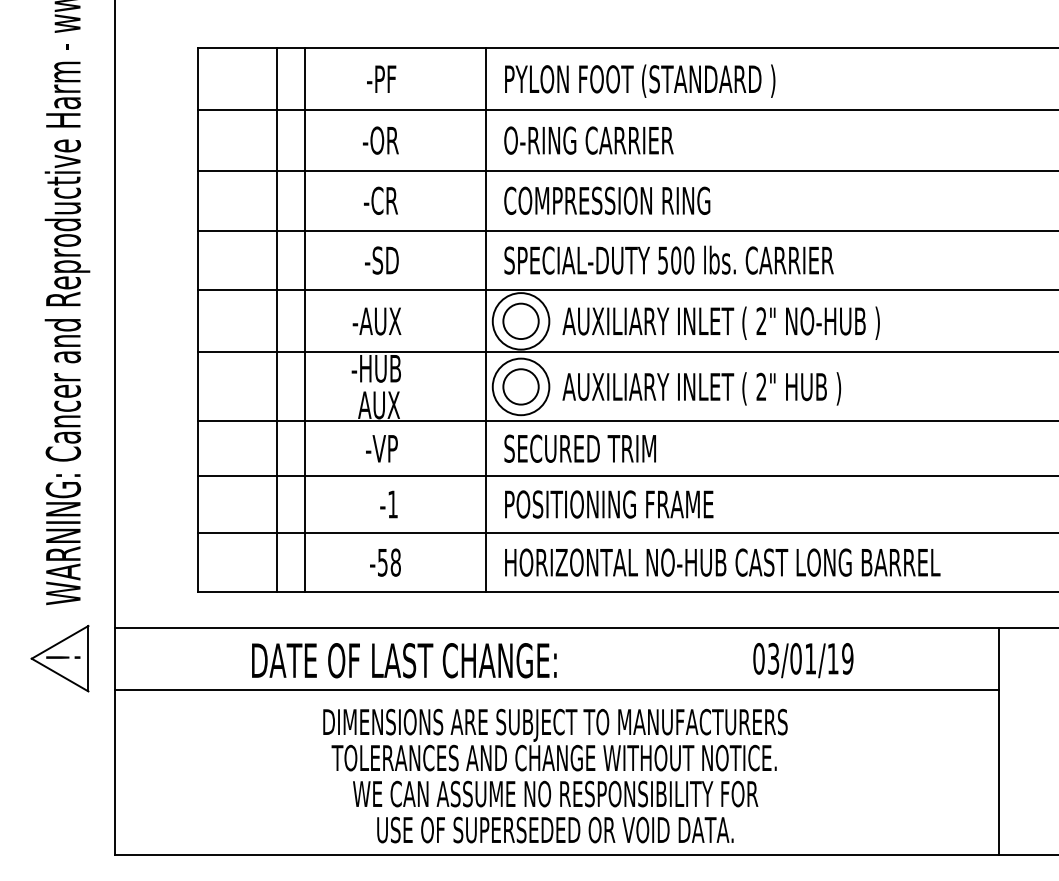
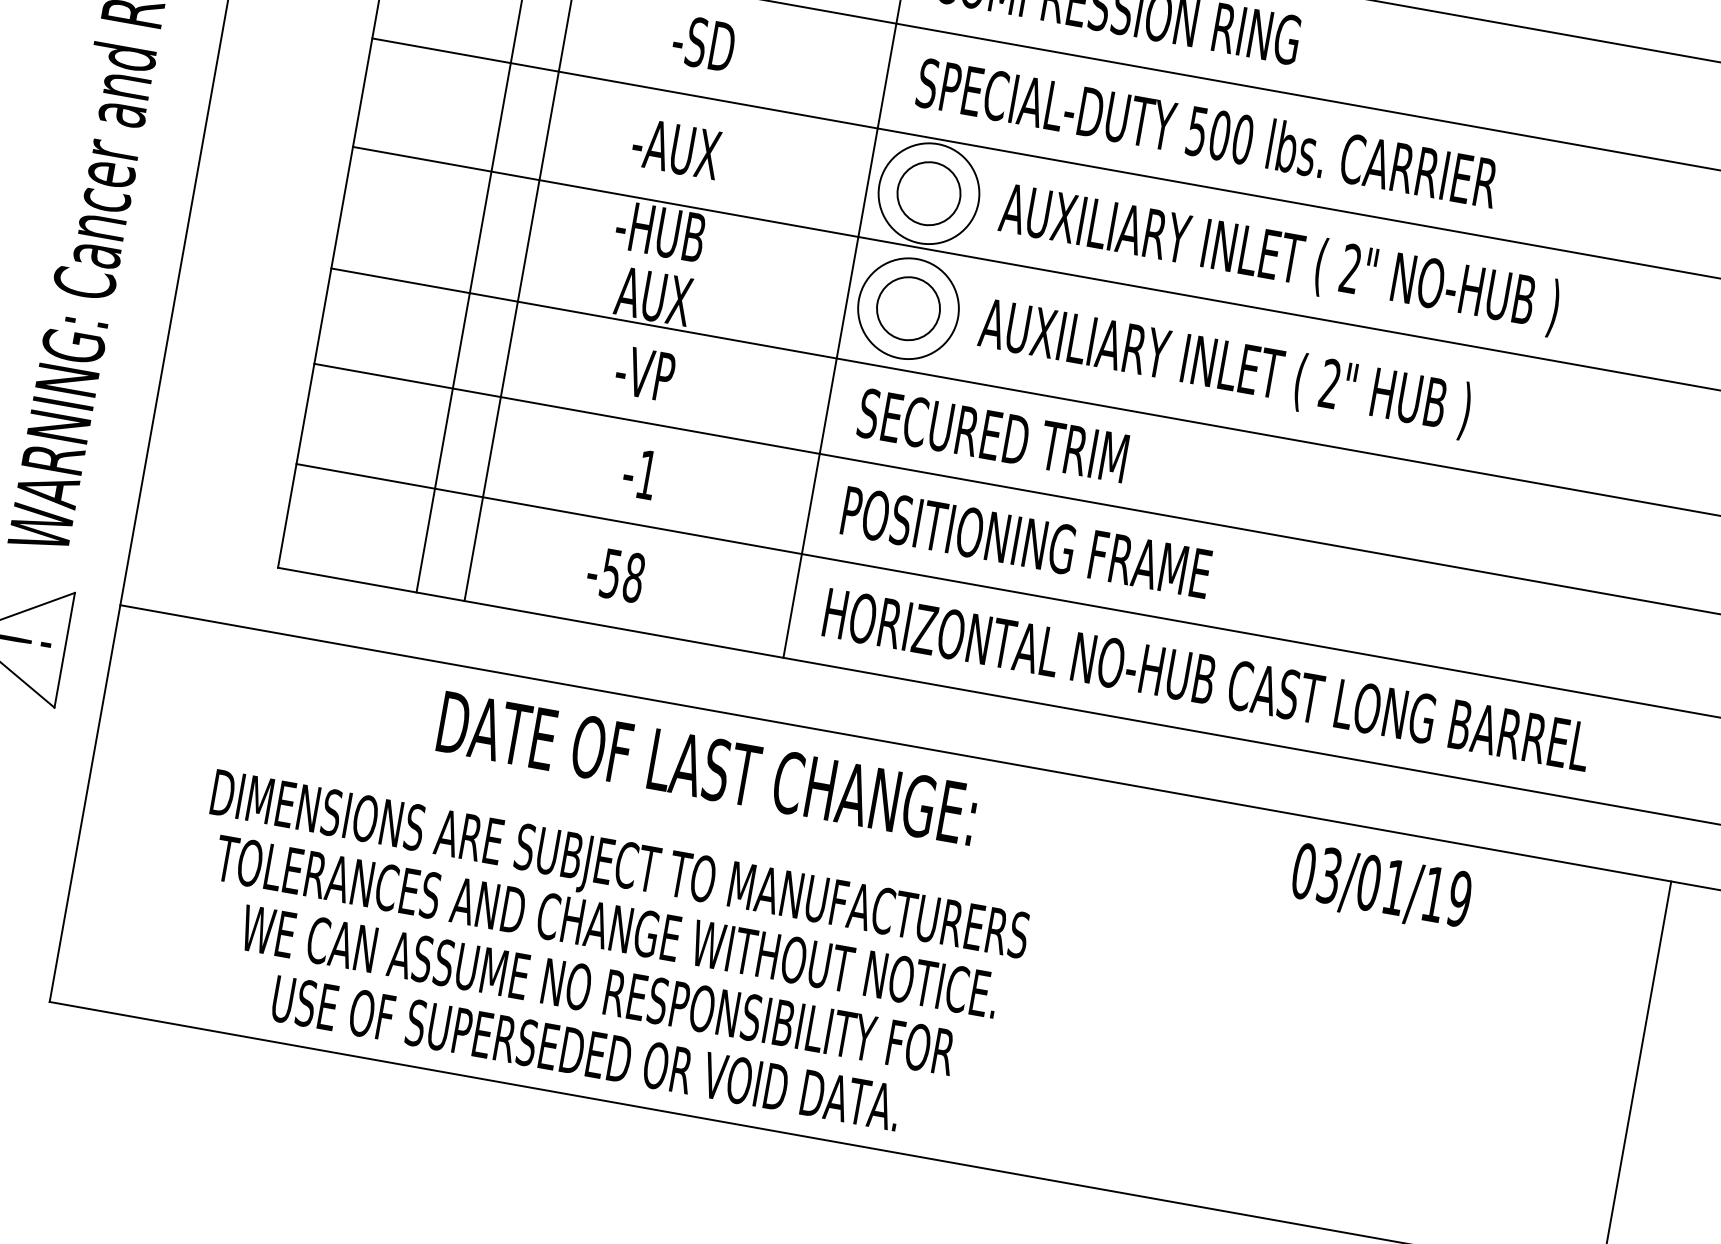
text: (404, 660) -> (708, 768), moved
text: (803, 660) -> (1381, 888), moved
line: (556, 690) -> (875, 852), removed
text: (555, 775) -> (603, 957), moved

